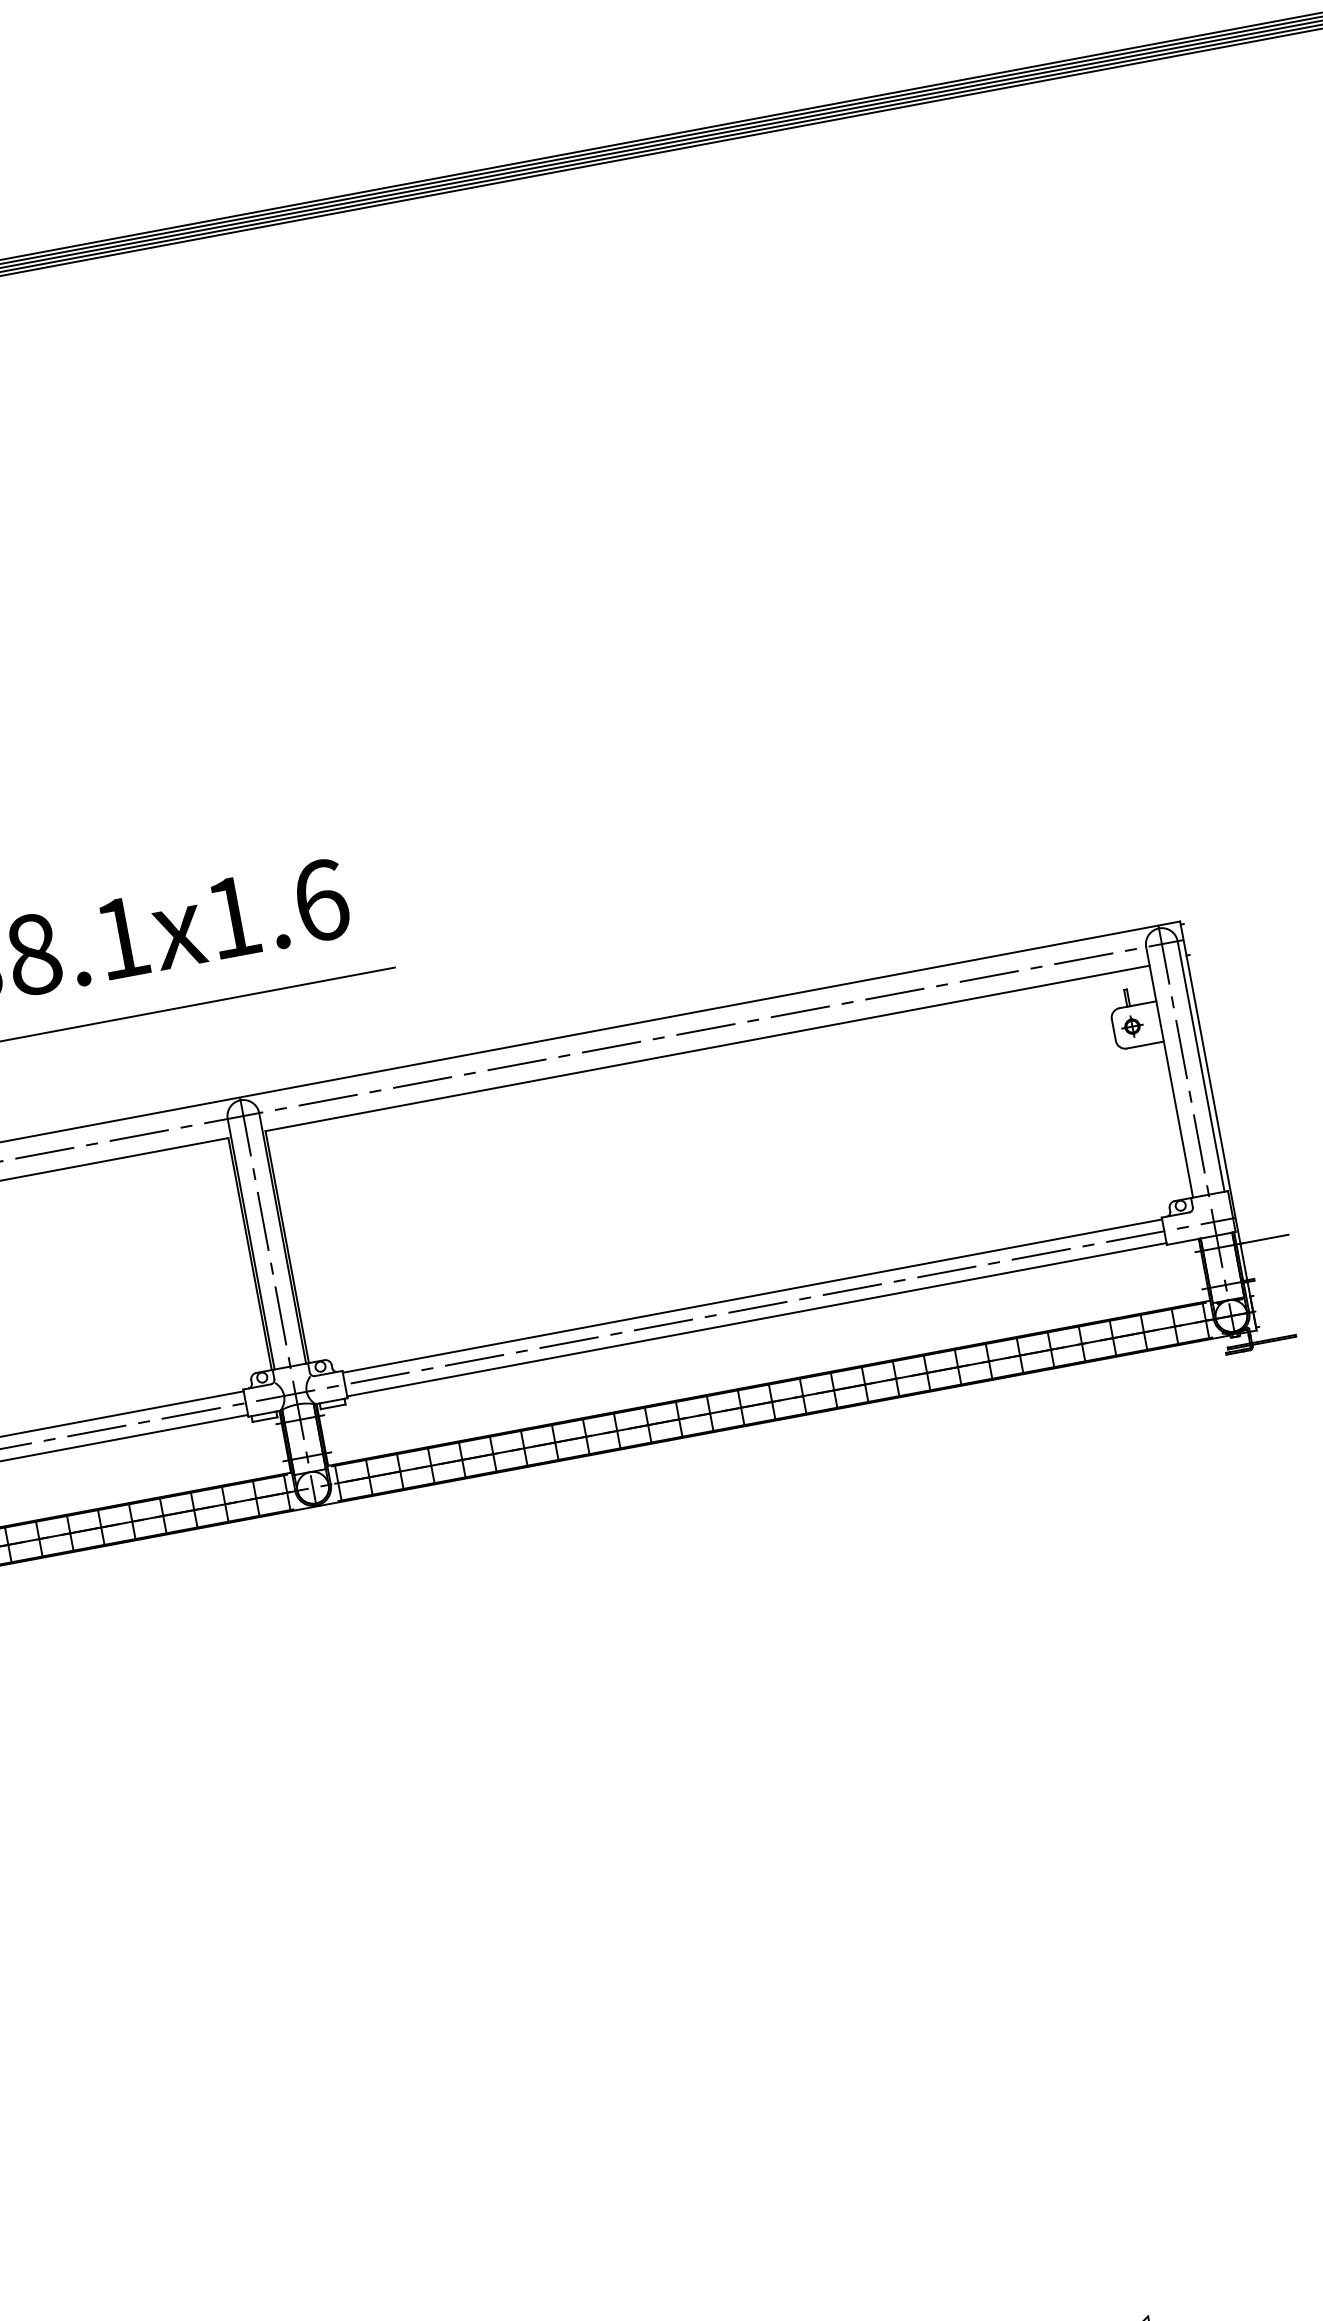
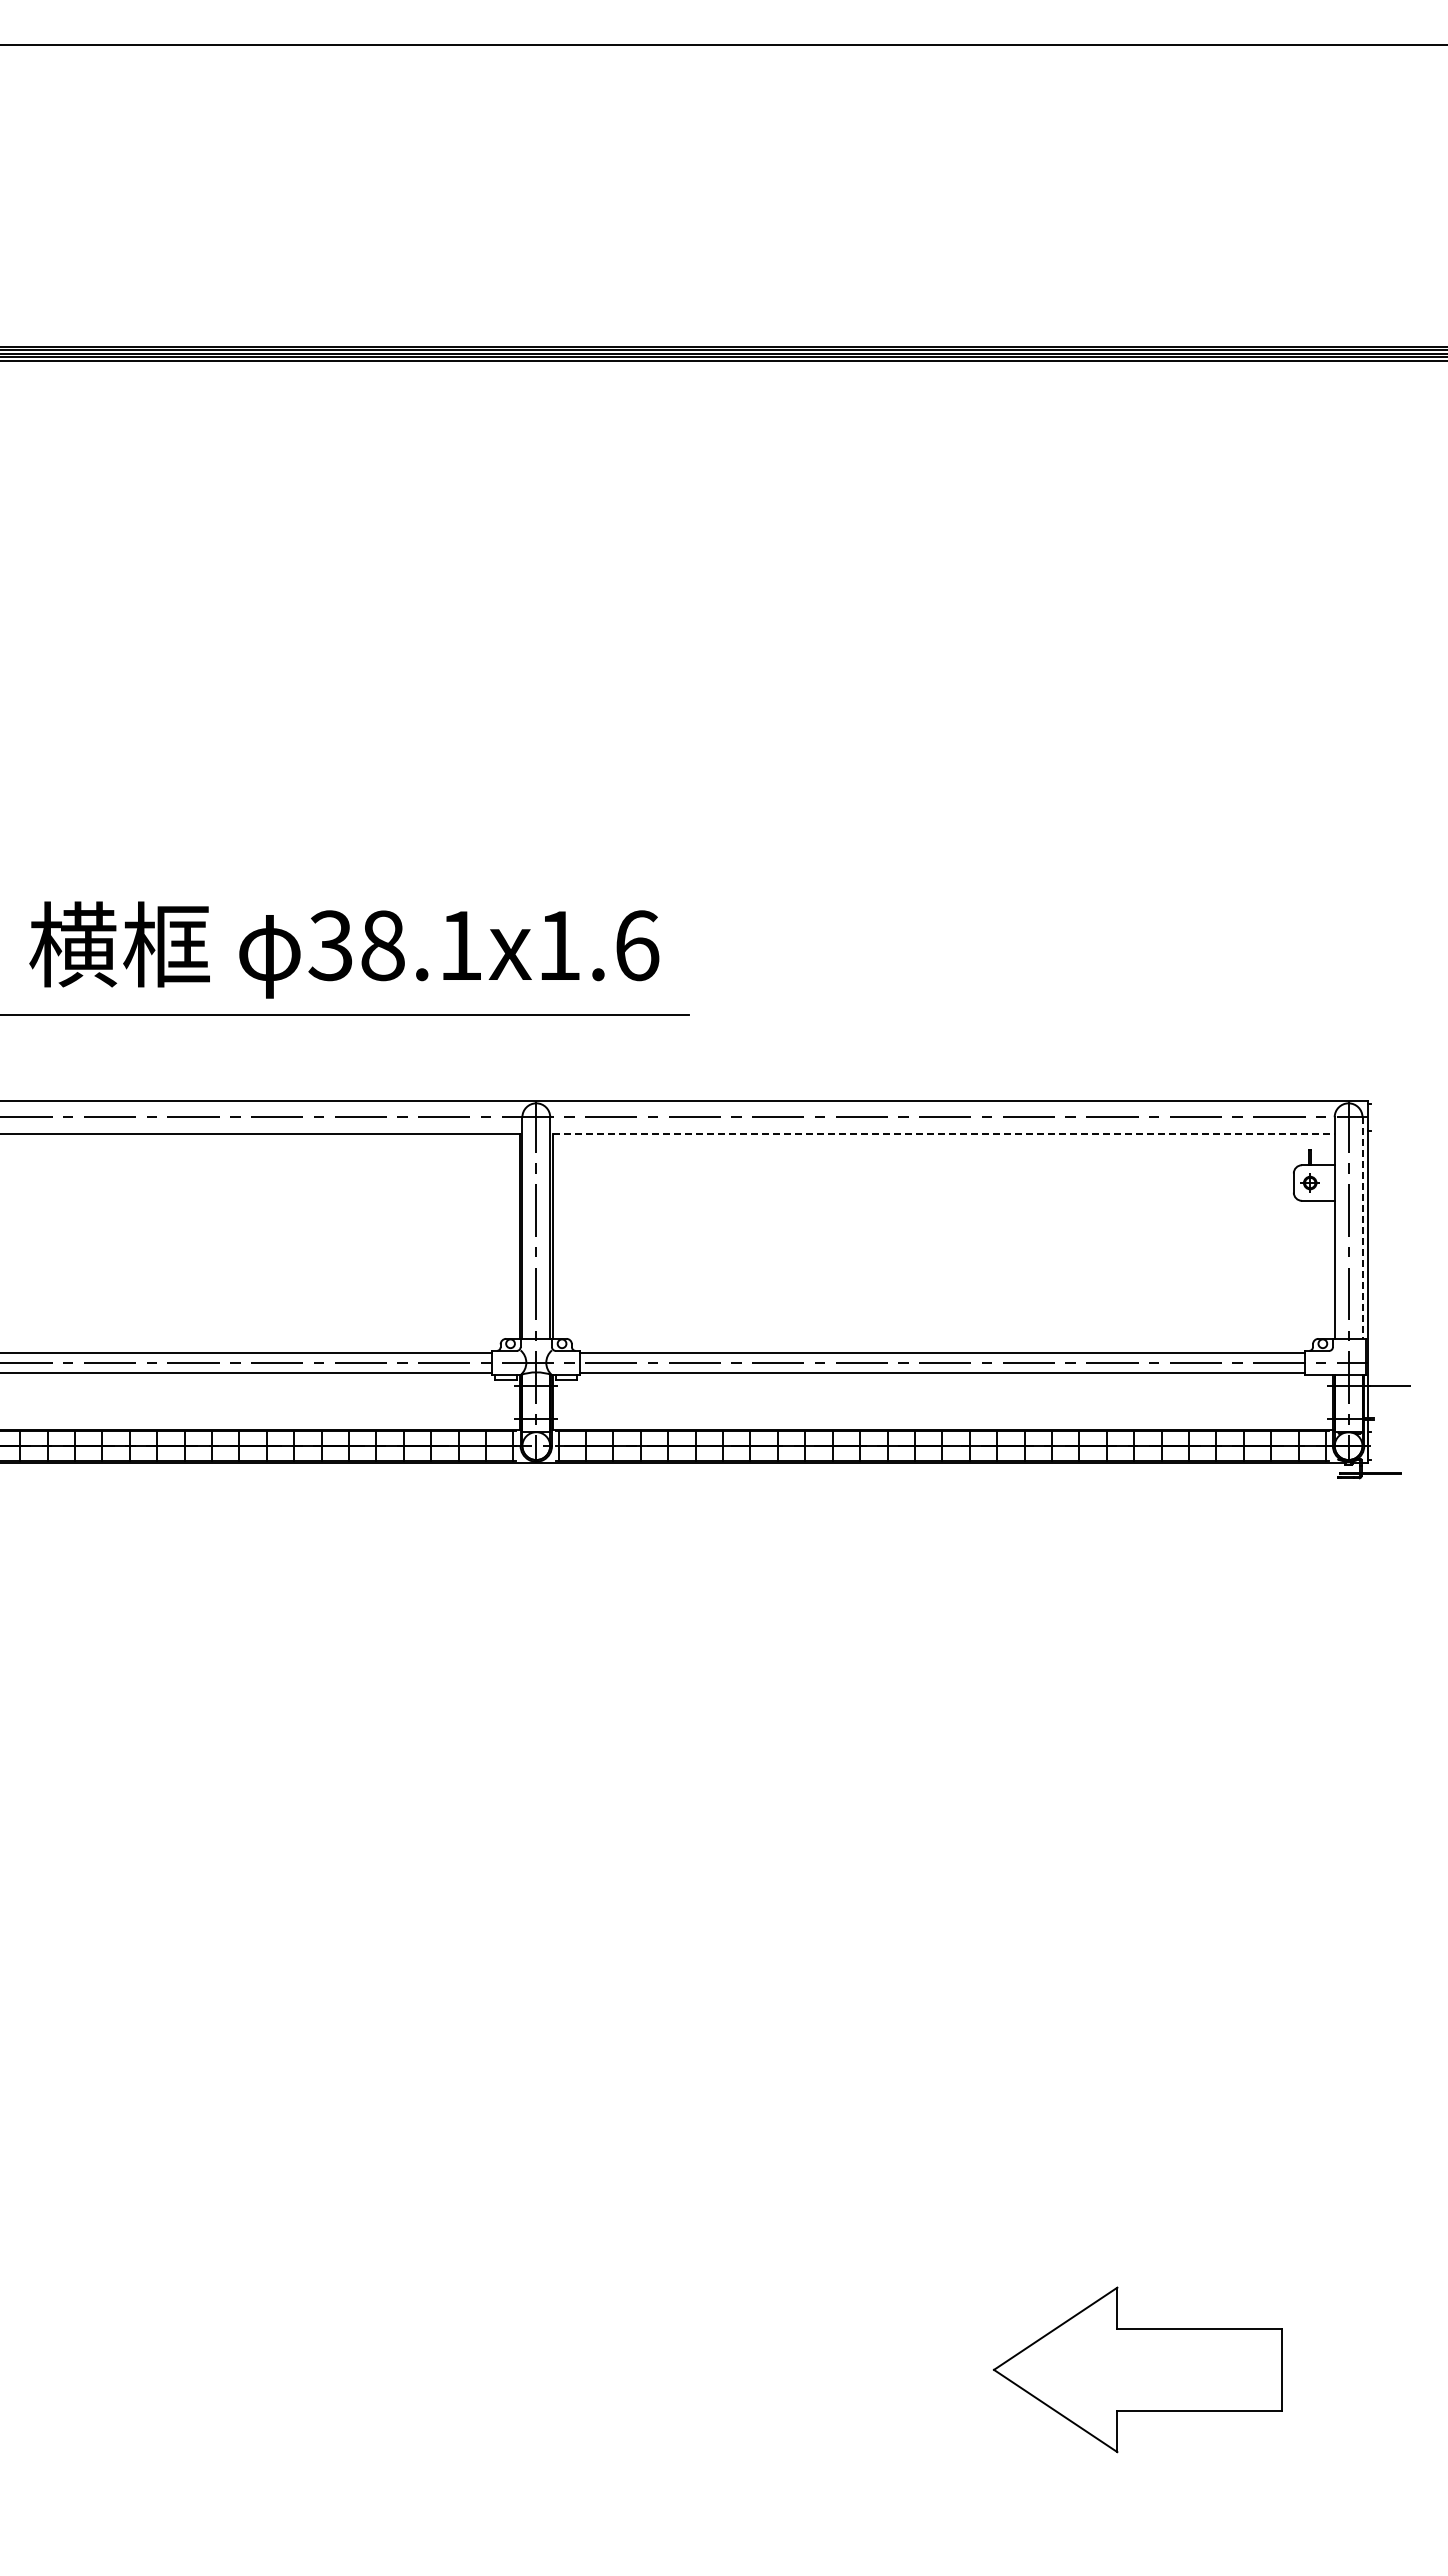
line: (707, 1048) -> (943, 1133), solid -> dashed
line: (1201, 1066) -> (1362, 1228), solid -> dashed

